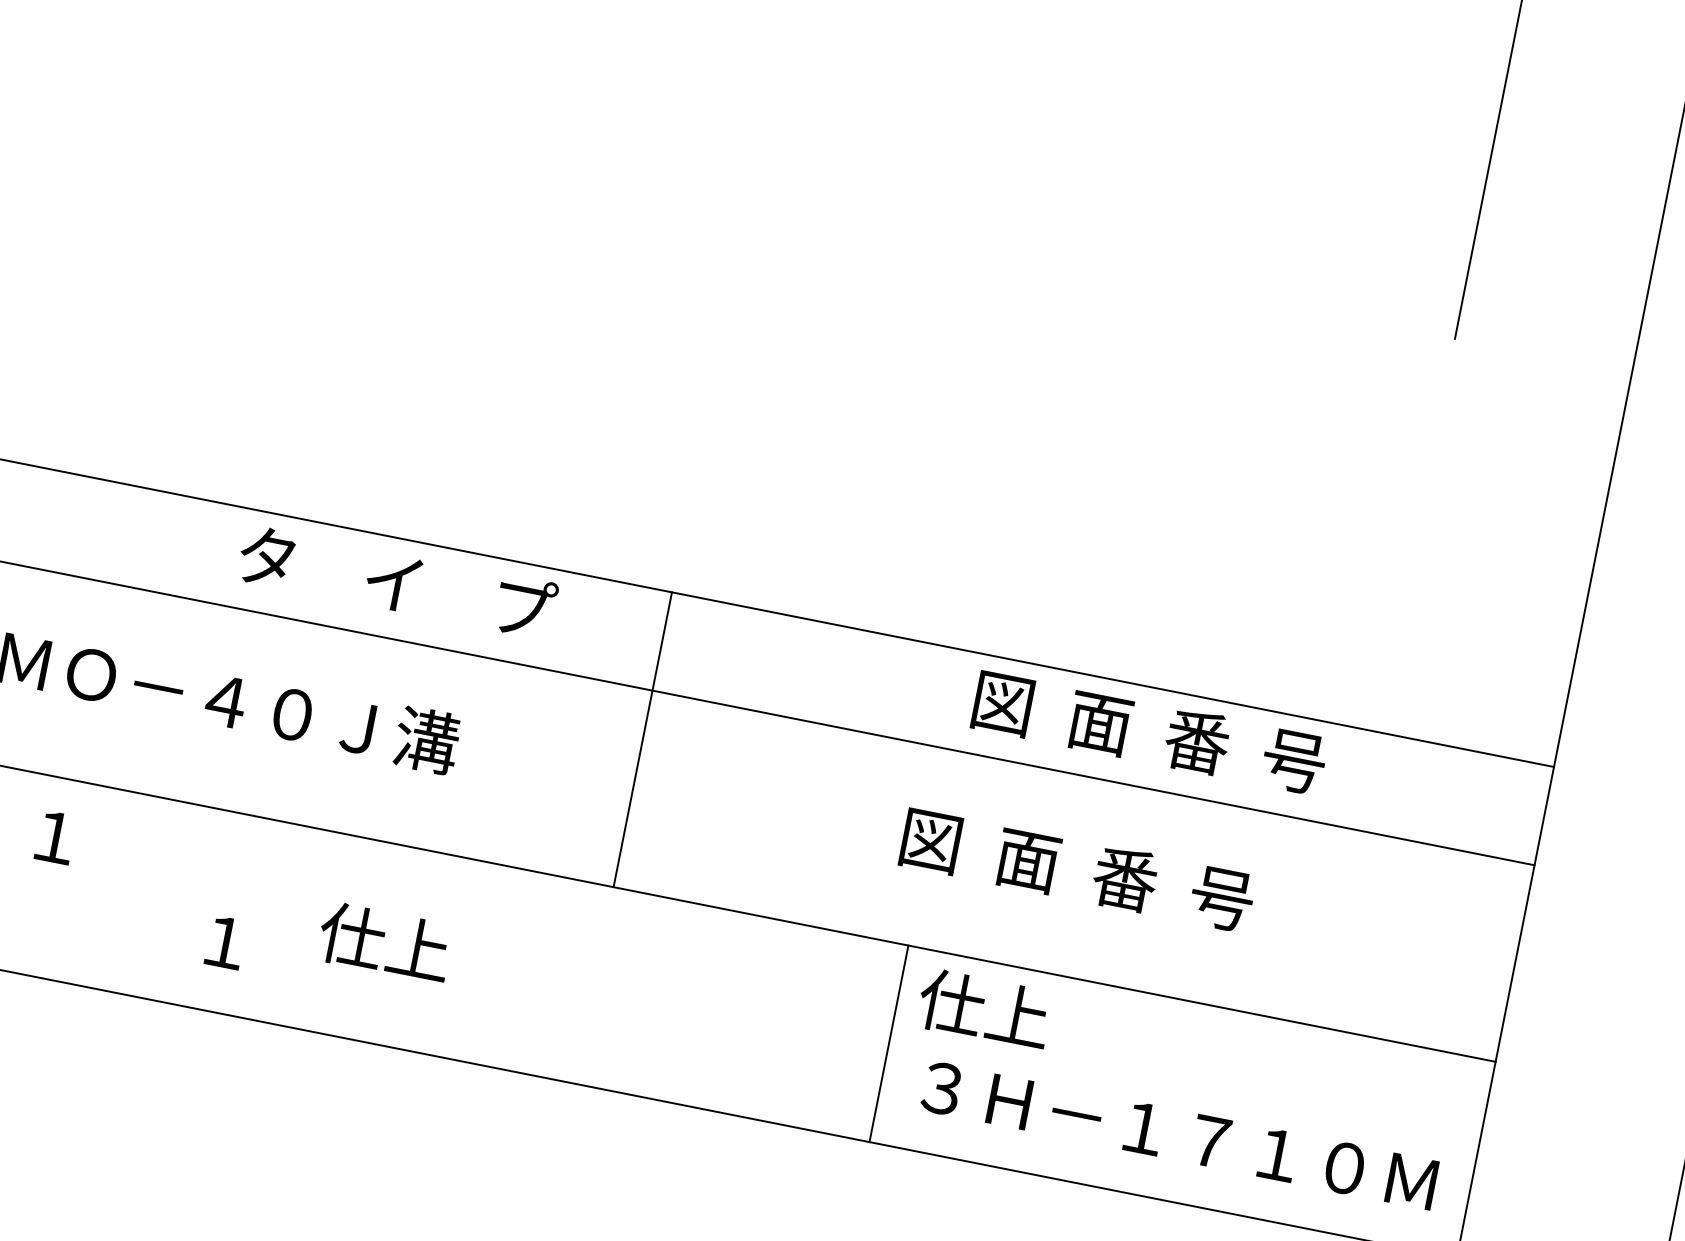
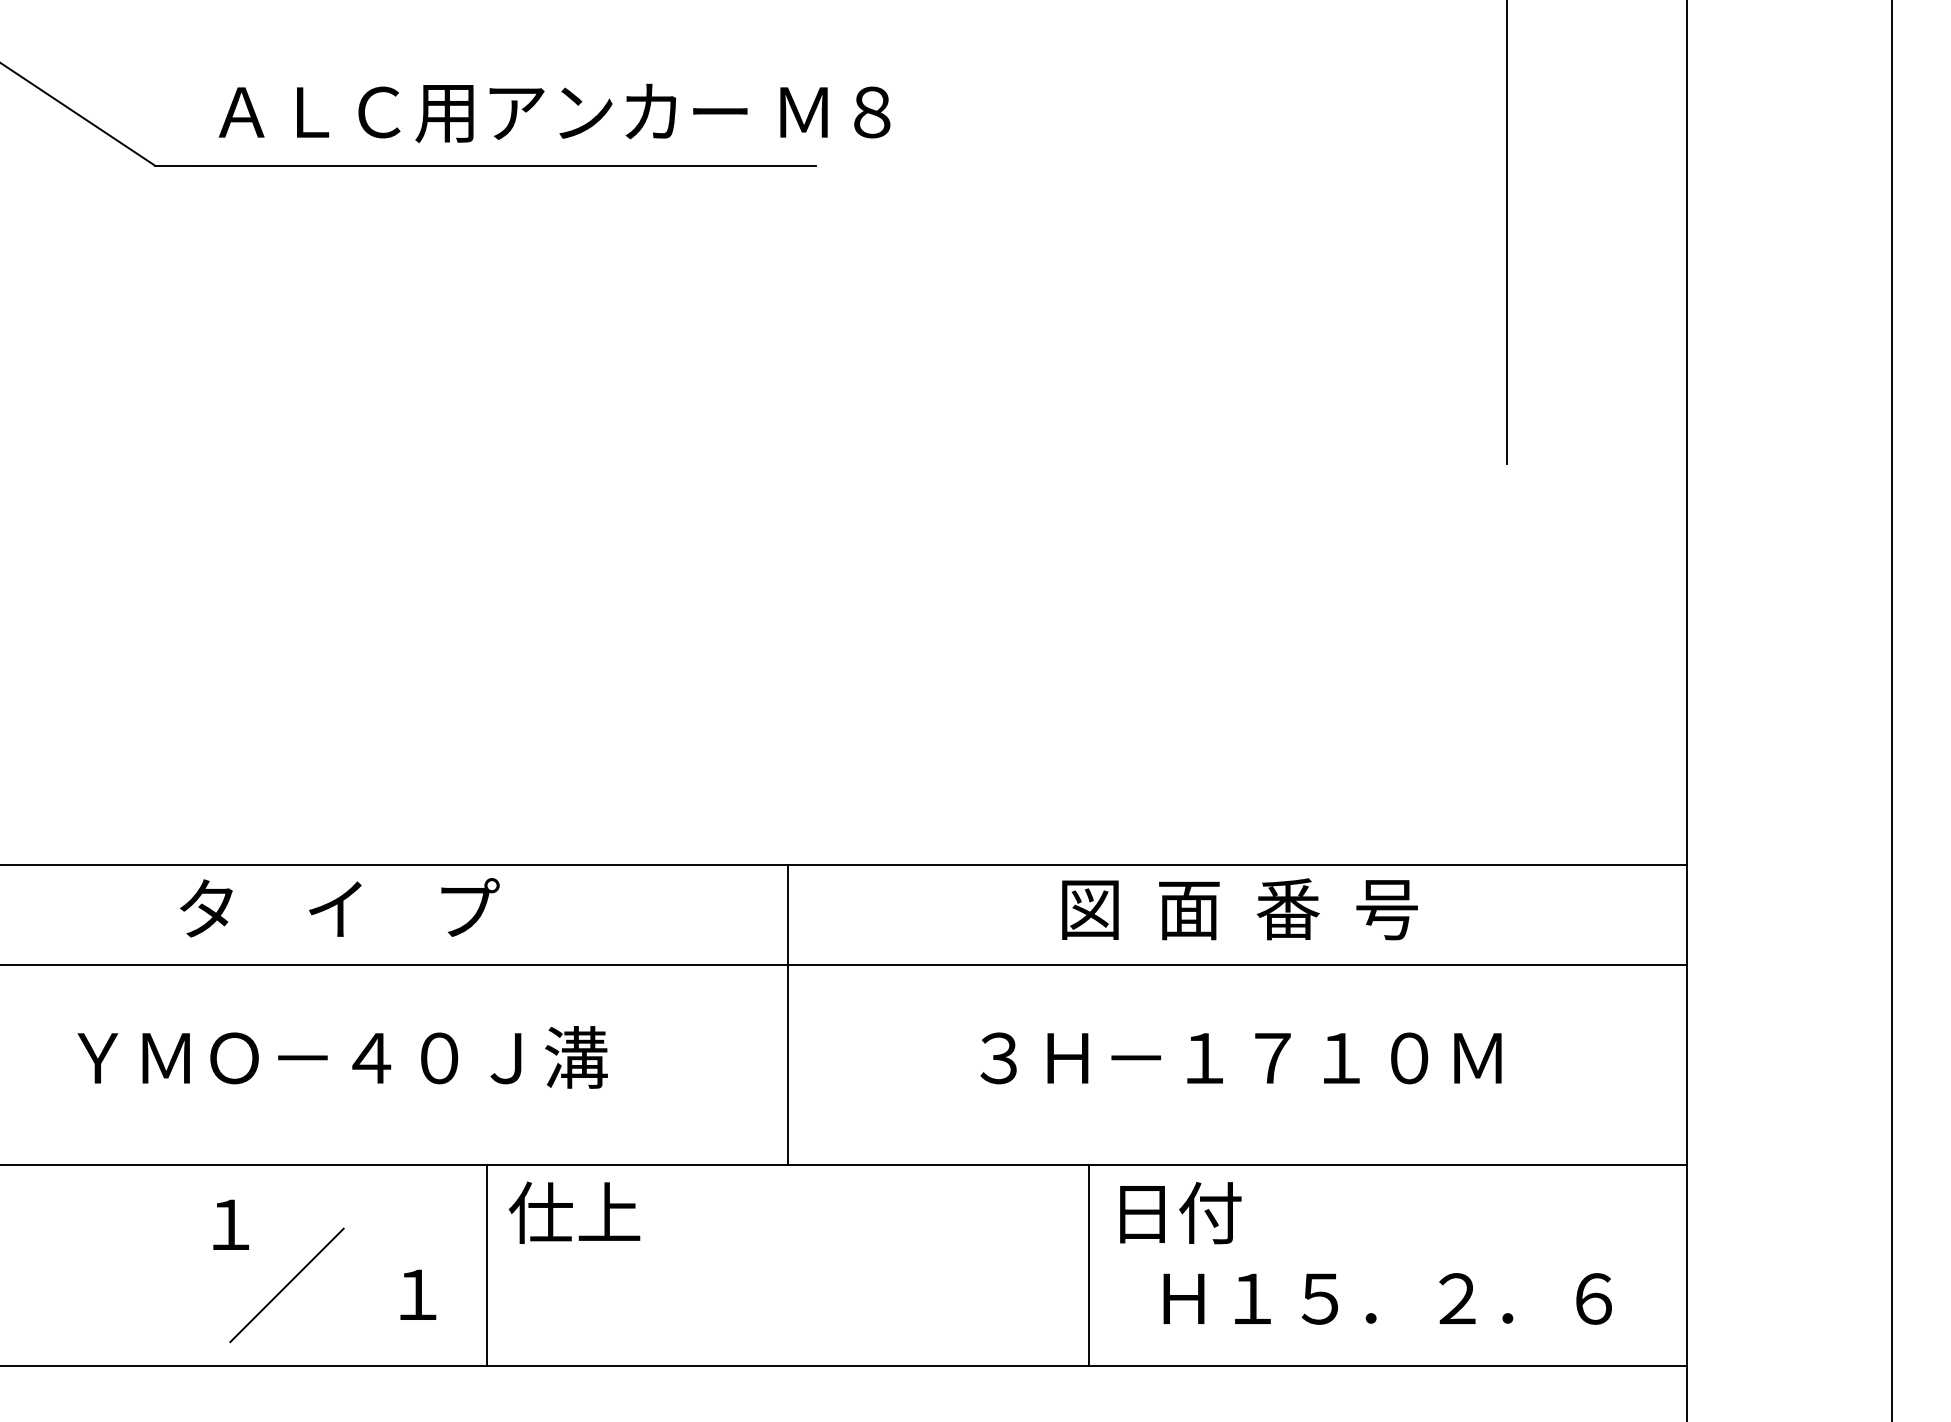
text: (397, 581) -> (339, 907), moved
text: (1149, 732) -> (1239, 909), moved
text: (1078, 869) -> (1240, 1057), 図  面  番  号 -> ３Ｈ－１７１０Ｍ
line: (98, 907) -> (286, 1285), added
line: (299, 927) -> (487, 1265), added
text: (385, 942) -> (574, 1212), moved
text: (984, 1008) -> (1175, 1212), 仕上 -> 日付
text: (1178, 1135) -> (1390, 1298), ３Ｈ－１７１０Ｍ -> Ｈ１５．２．６

